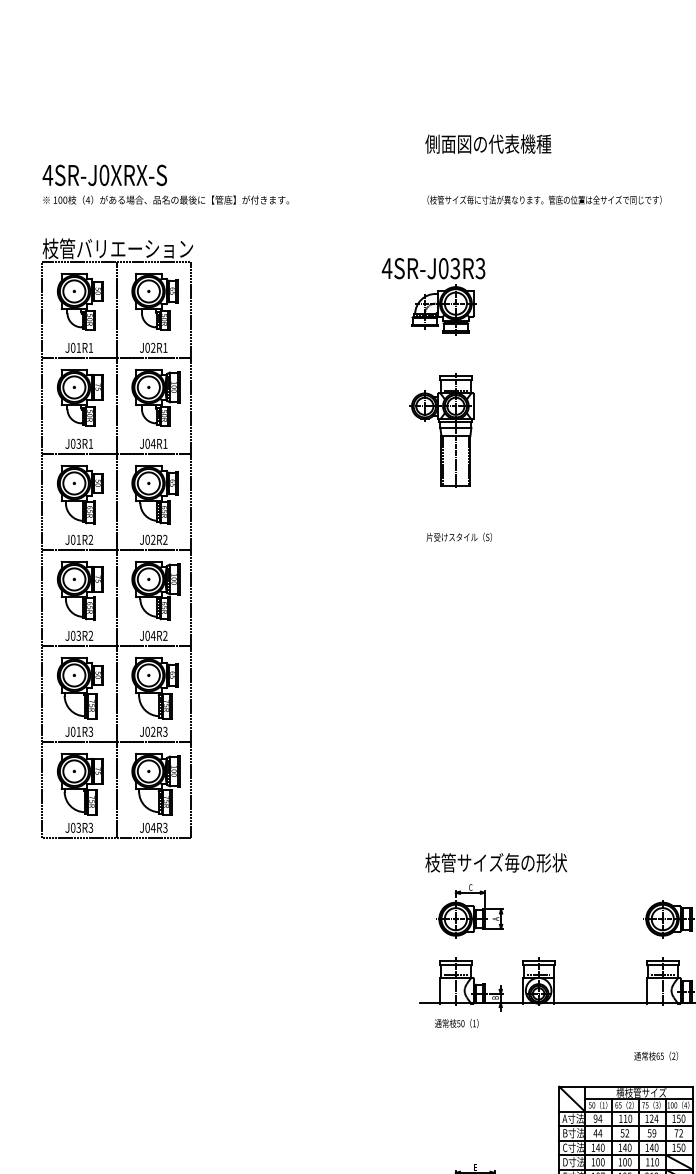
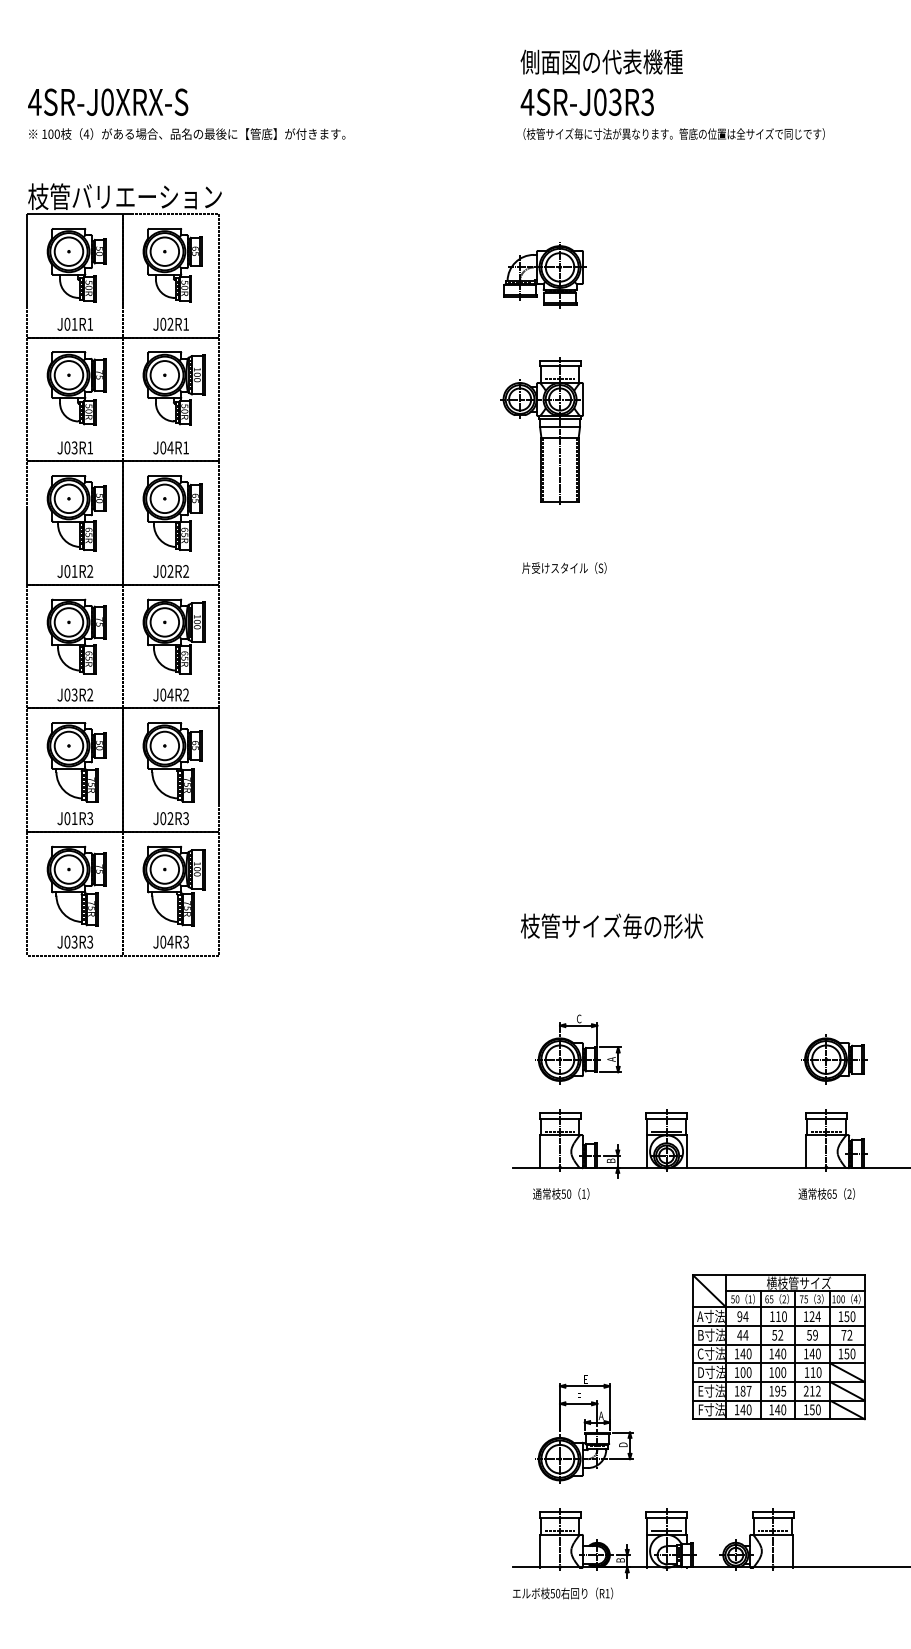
text: (432, 268) -> (586, 101), moved
text: (495, 862) -> (611, 925), moved
text: (655, 1055) -> (826, 1193), moved

